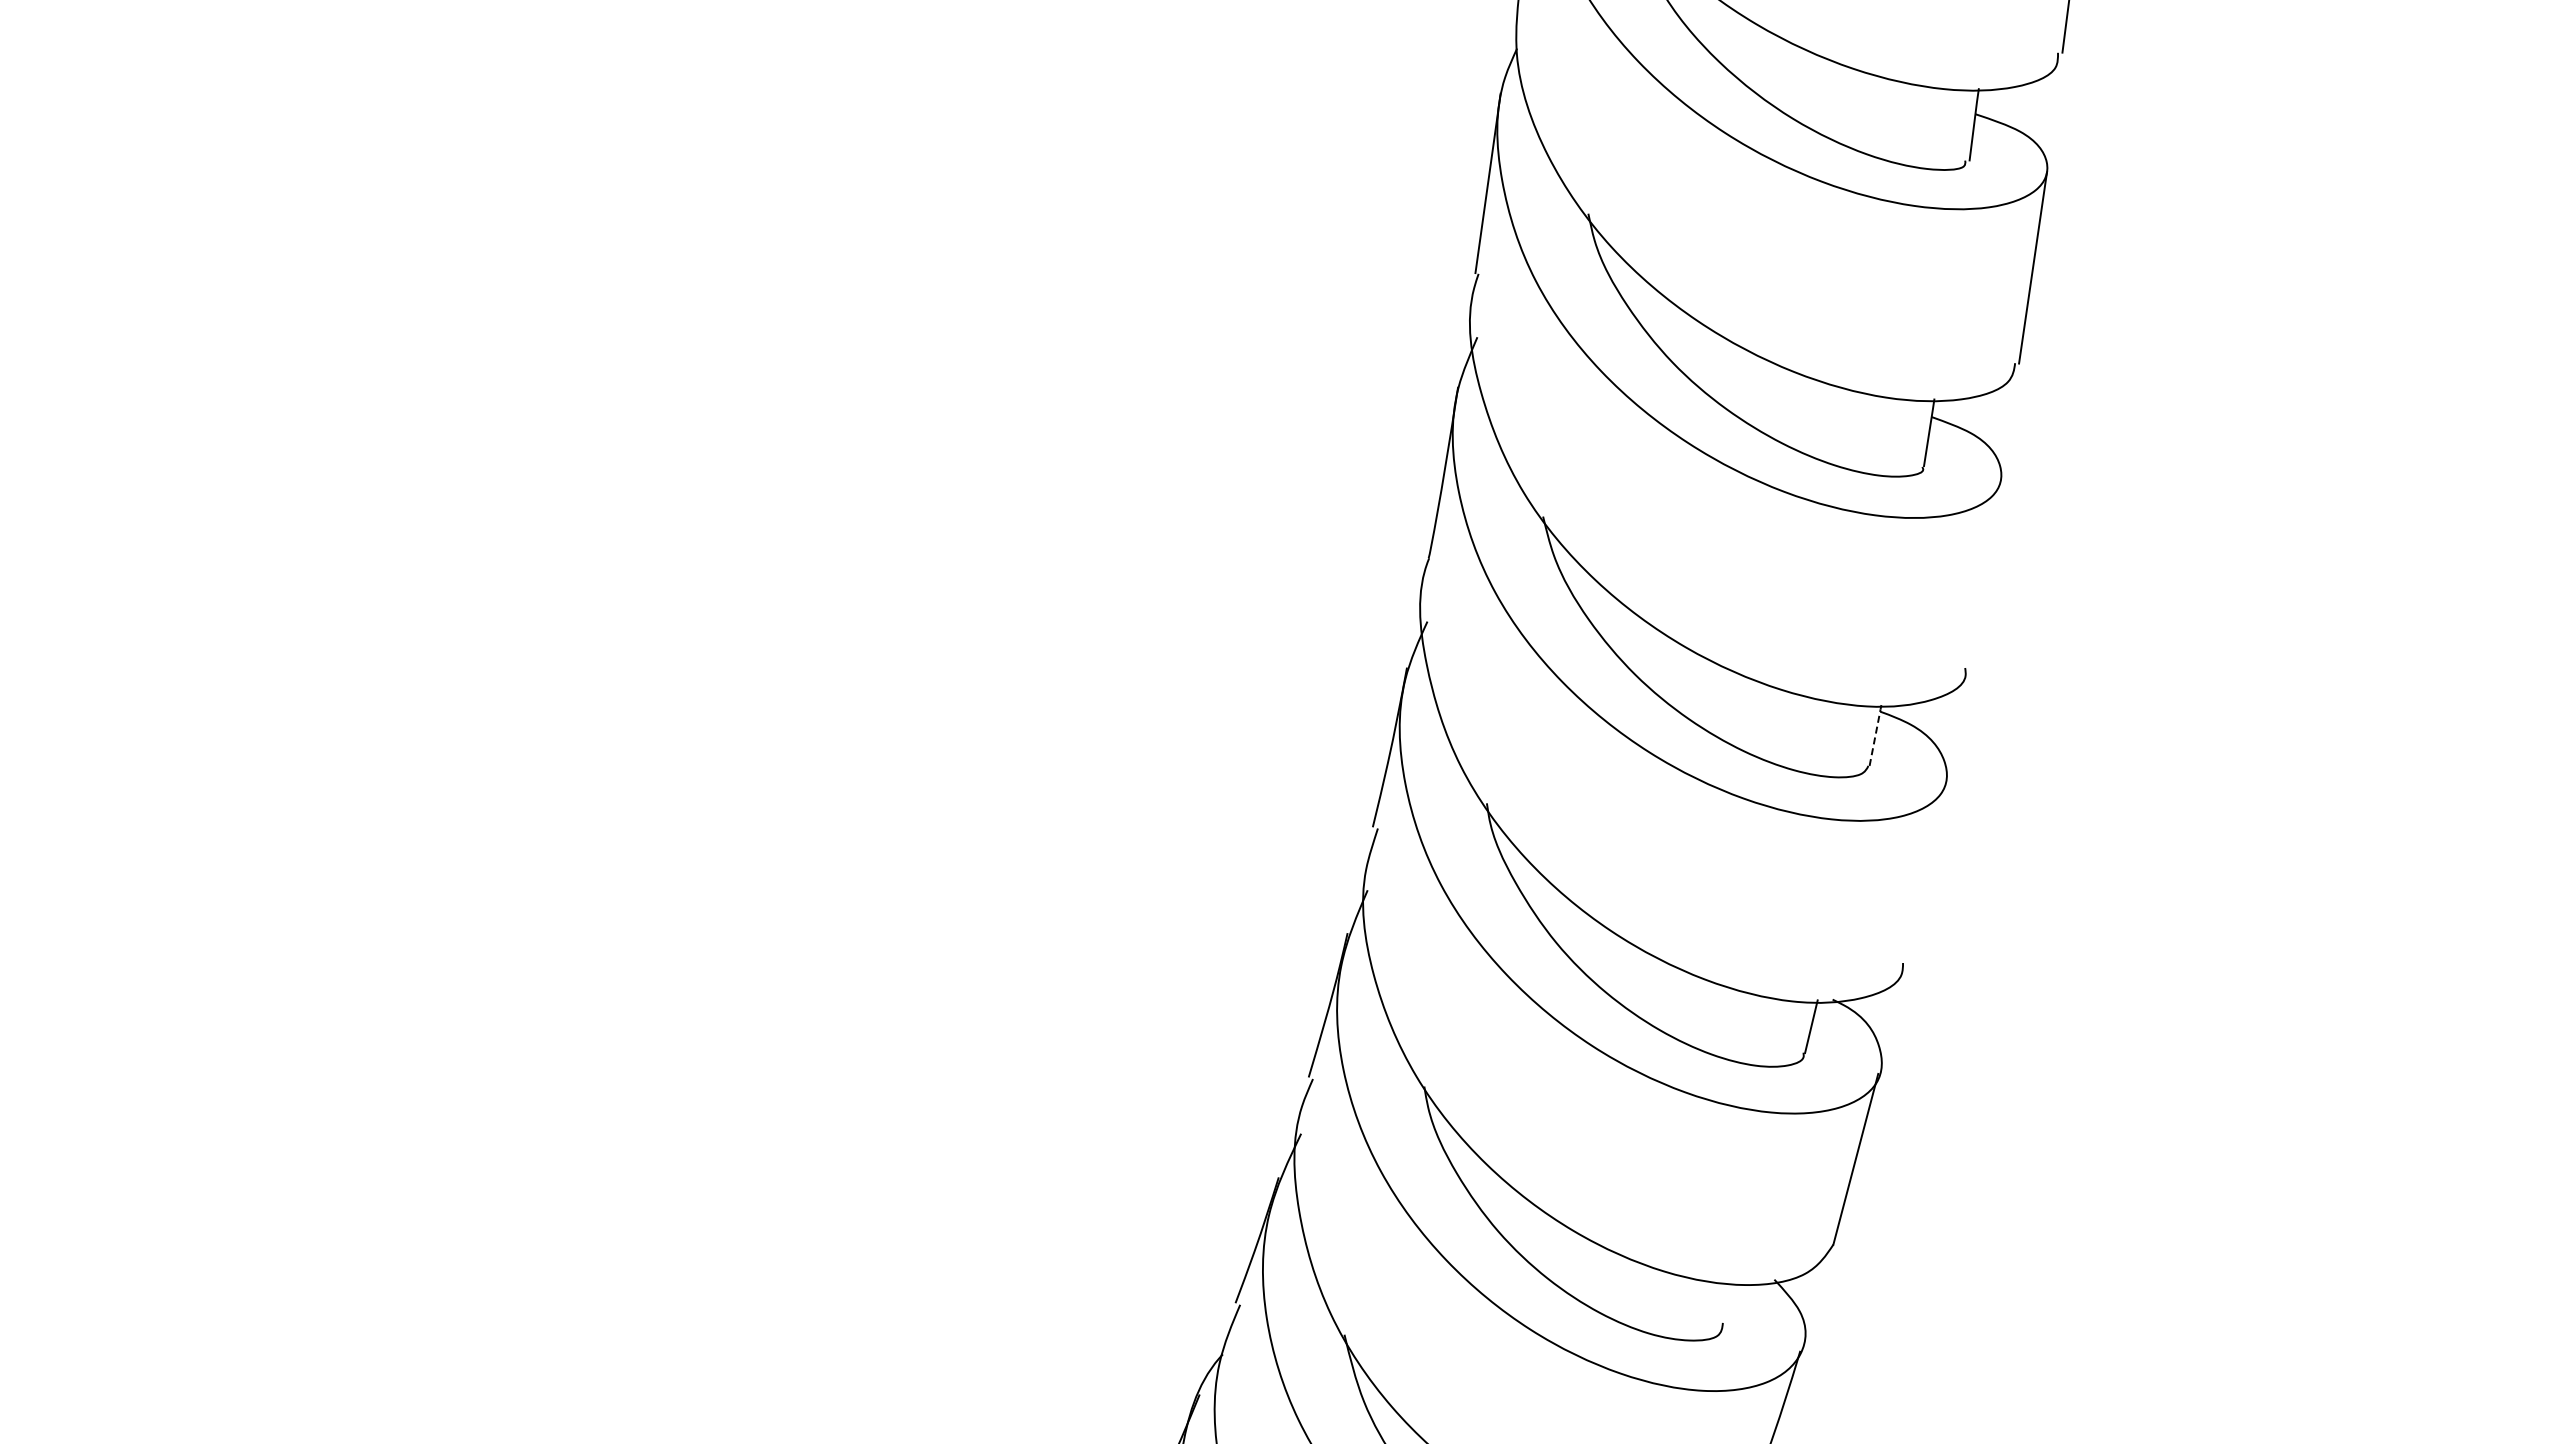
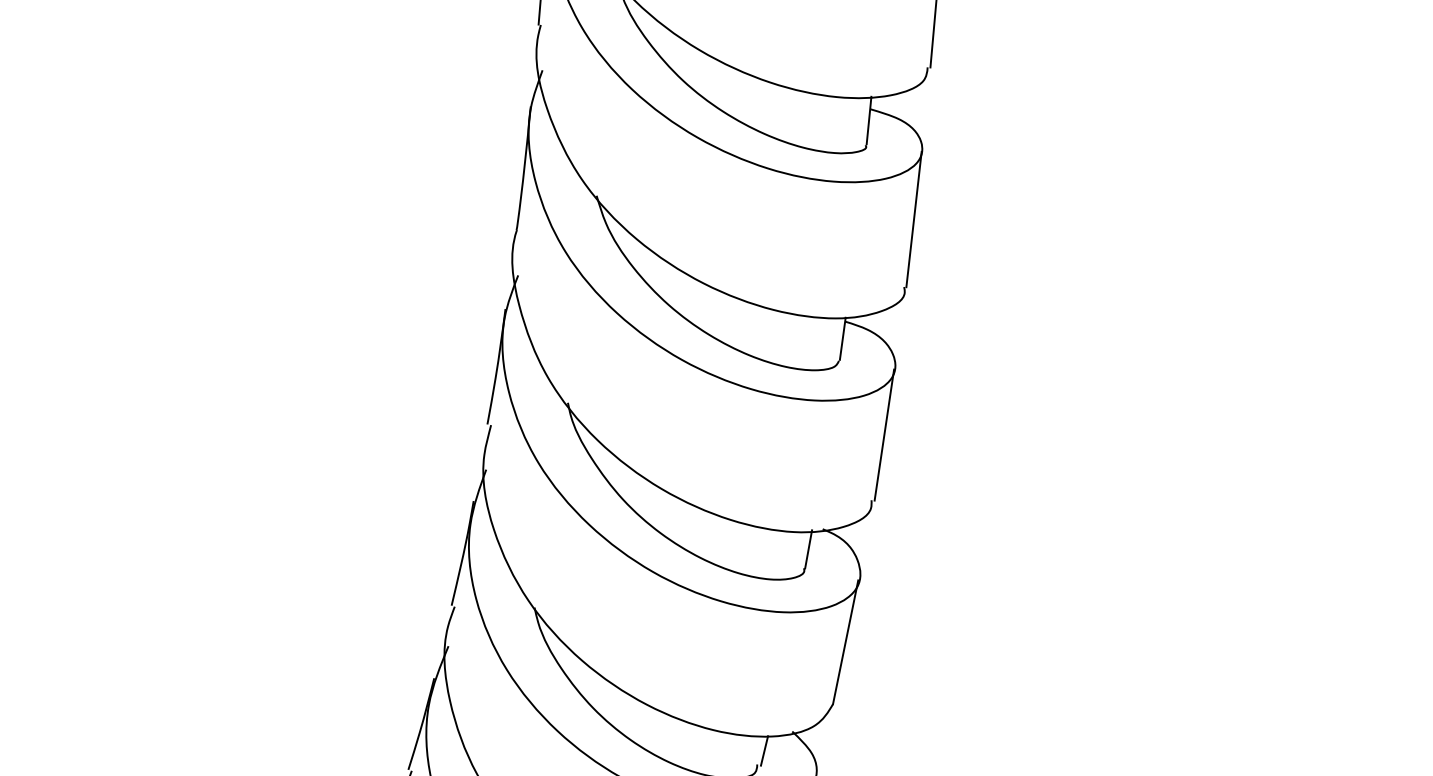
line: (1984, 574) -> (914, 219), added
line: (1875, 734) -> (842, 338), dashed -> solid
line: (1925, 872) -> (883, 434), added
line: (1734, 1304) -> (764, 750), added

